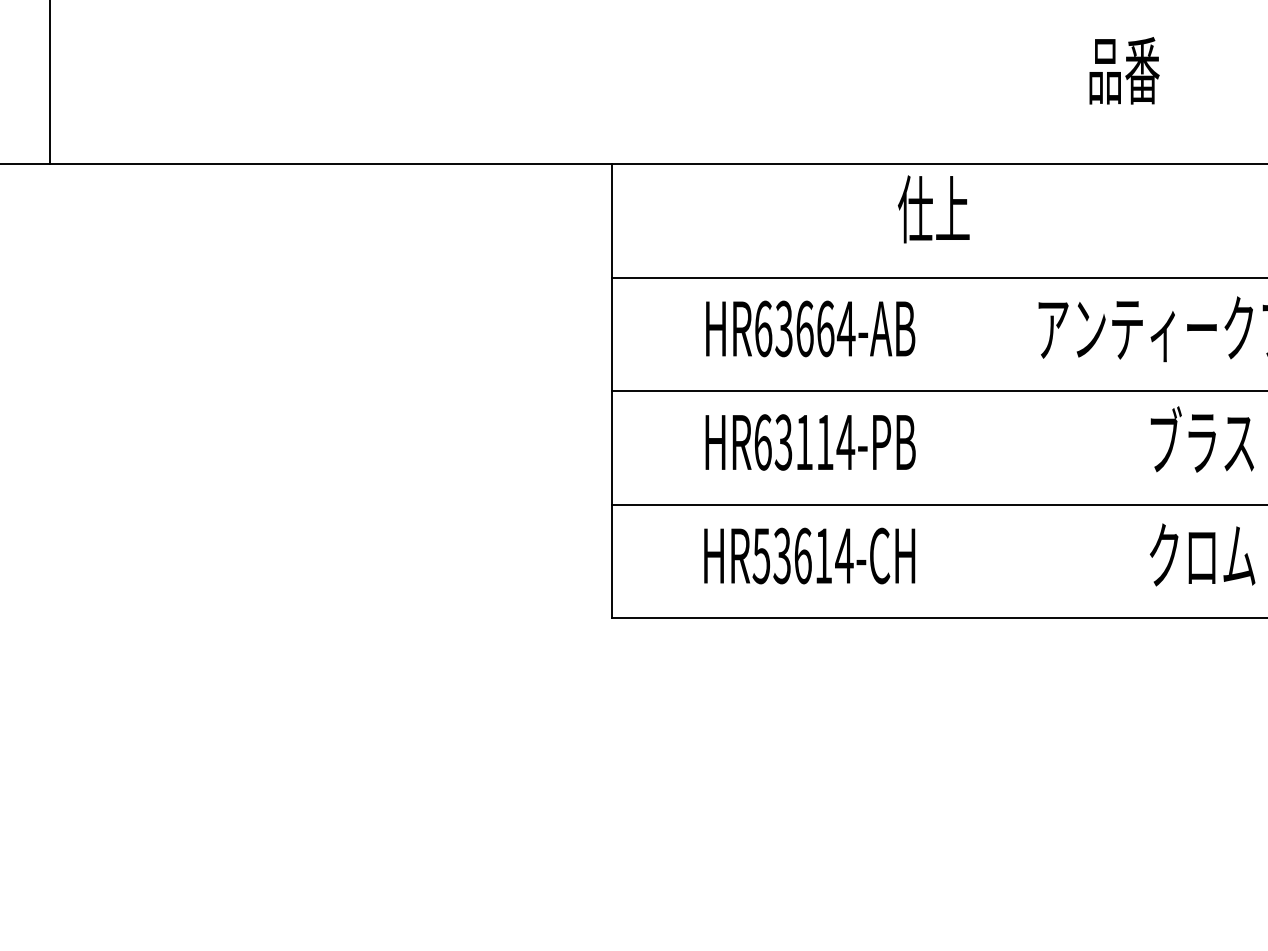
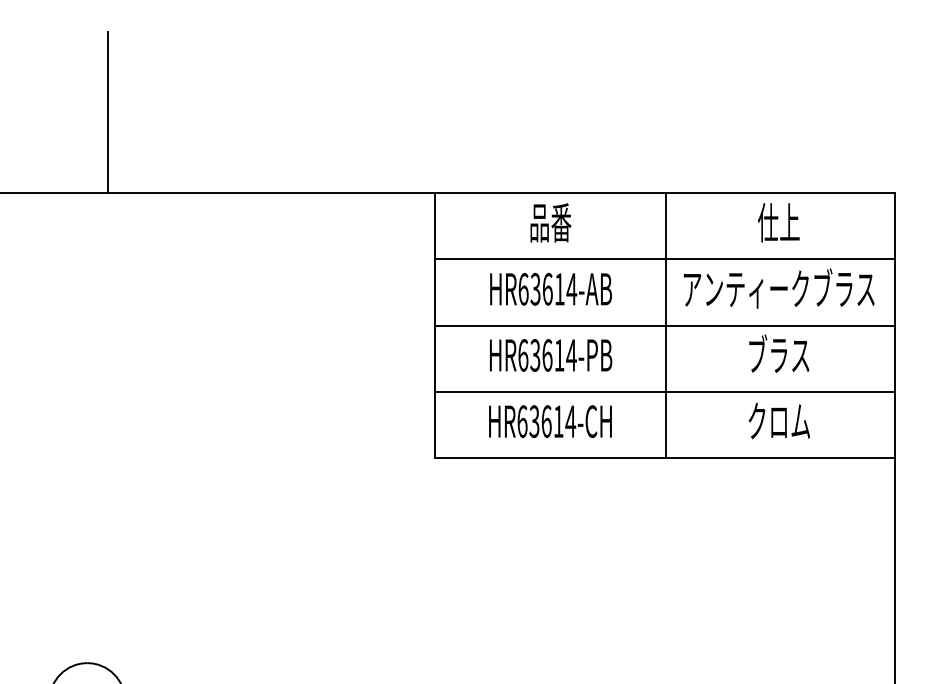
text: (1123, 70) -> (550, 222), moved
text: (933, 209) -> (778, 222), moved
text: (825, 327) -> (559, 288), HR63664-AB -> HR63614-AB
line: (1007, 391) -> (665, 325), added
text: (804, 442) -> (547, 355), HR63114-PB -> HR63614-PB
text: (761, 555) -> (522, 421), HR53614-CH -> HR63614-CH

